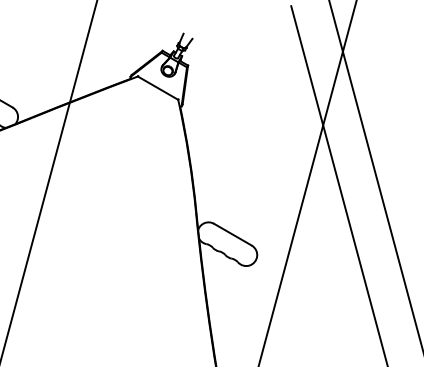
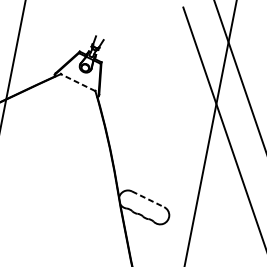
line: (157, 87) -> (77, 82), solid -> dashed
line: (232, 234) -> (147, 199), solid -> dashed

